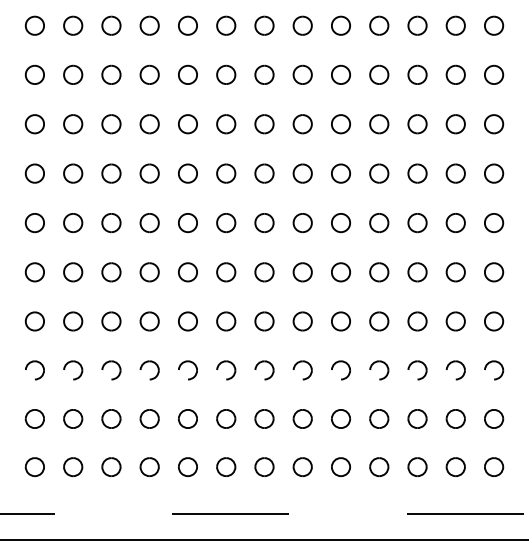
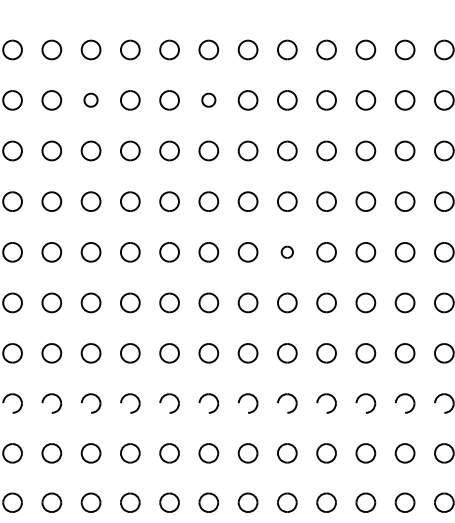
part: (149, 74) -> (90, 99), size x0.7
part: (264, 74) -> (208, 99), size x0.7
part: (340, 222) -> (286, 251), size x0.6

